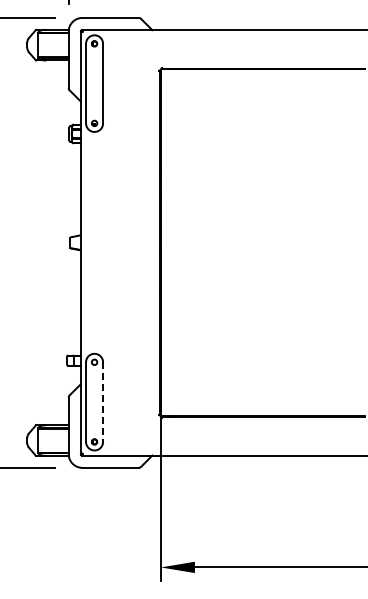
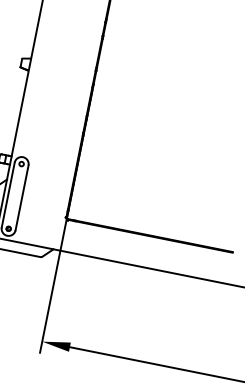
line: (103, 402) -> (22, 198), dashed -> solid

